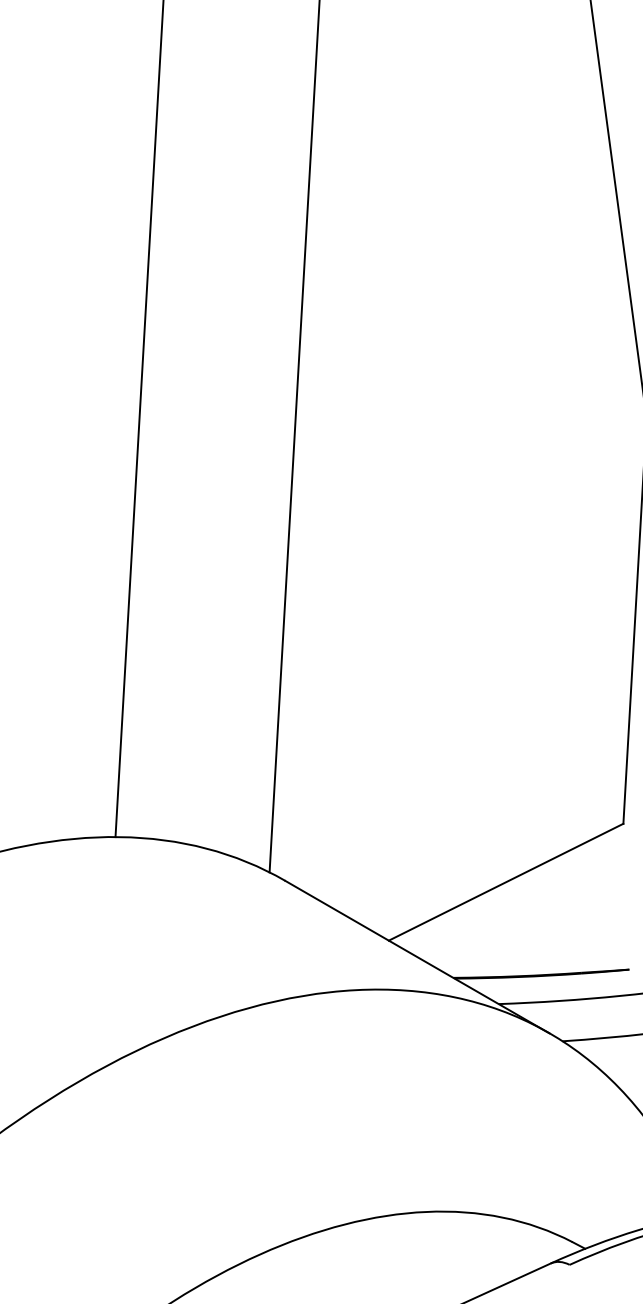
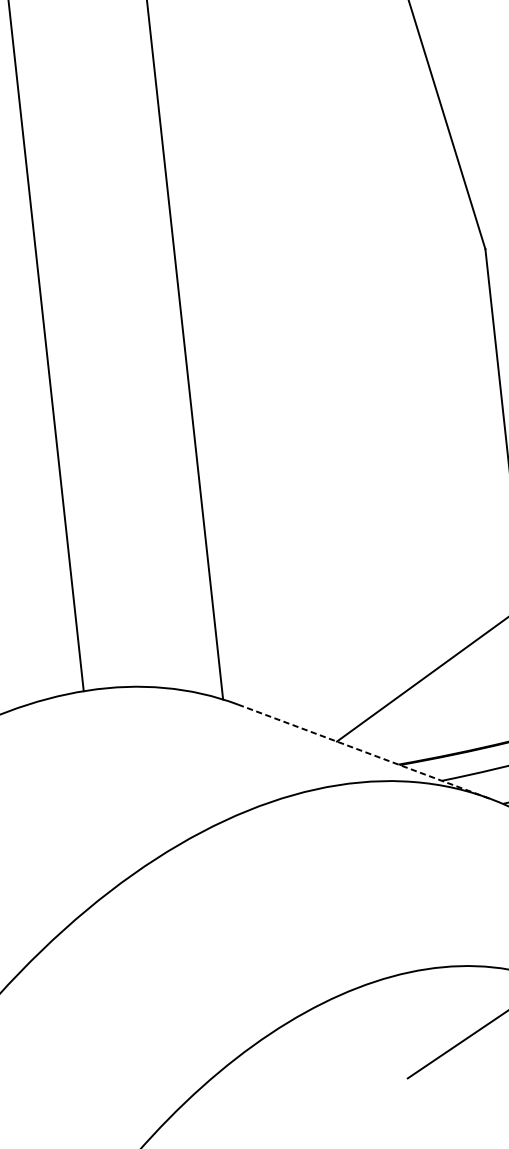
line: (417, 957) -> (364, 752), solid -> dashed

